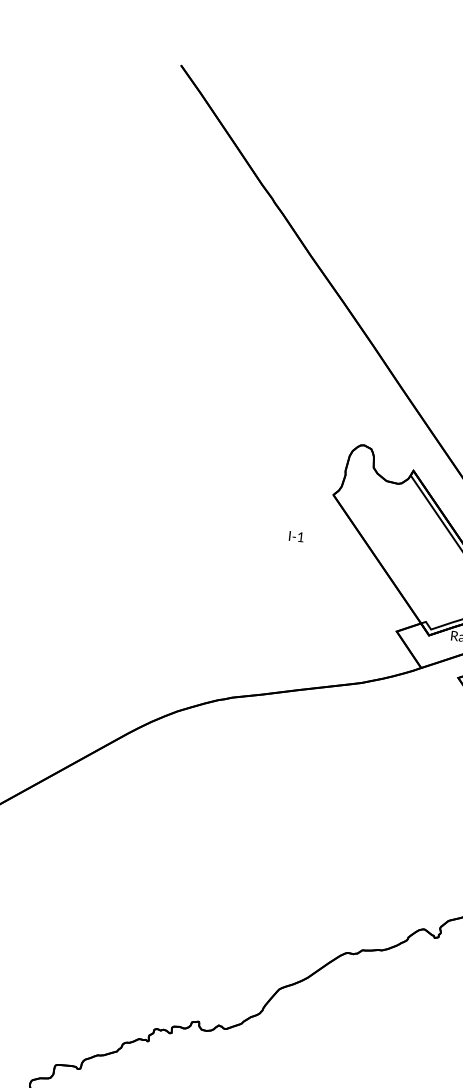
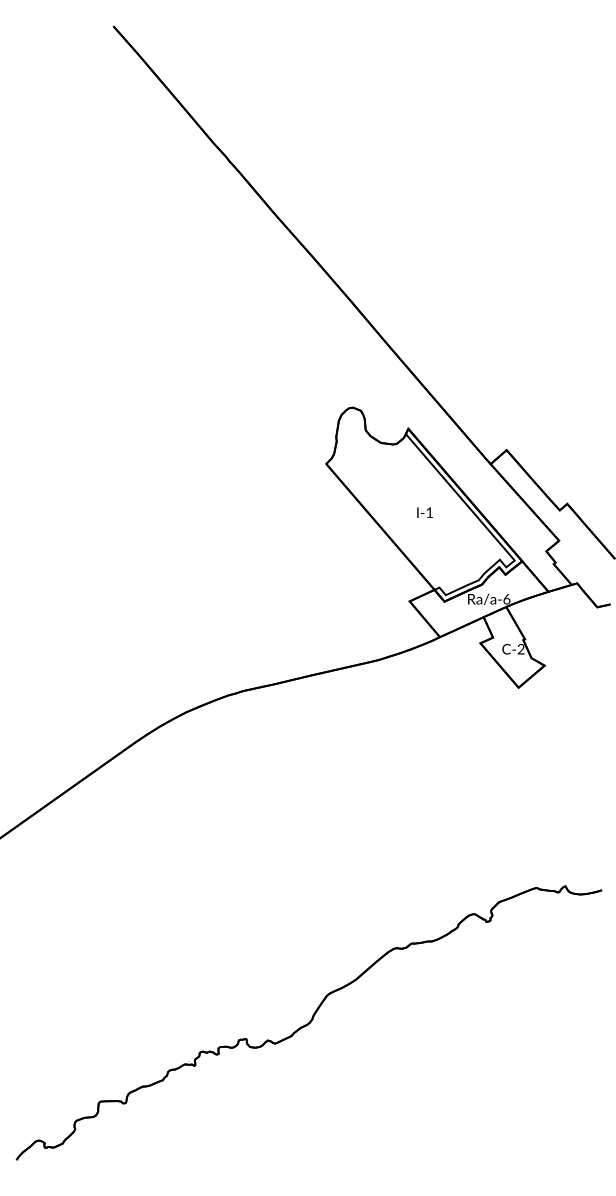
text: (296, 536) -> (424, 512), moved

